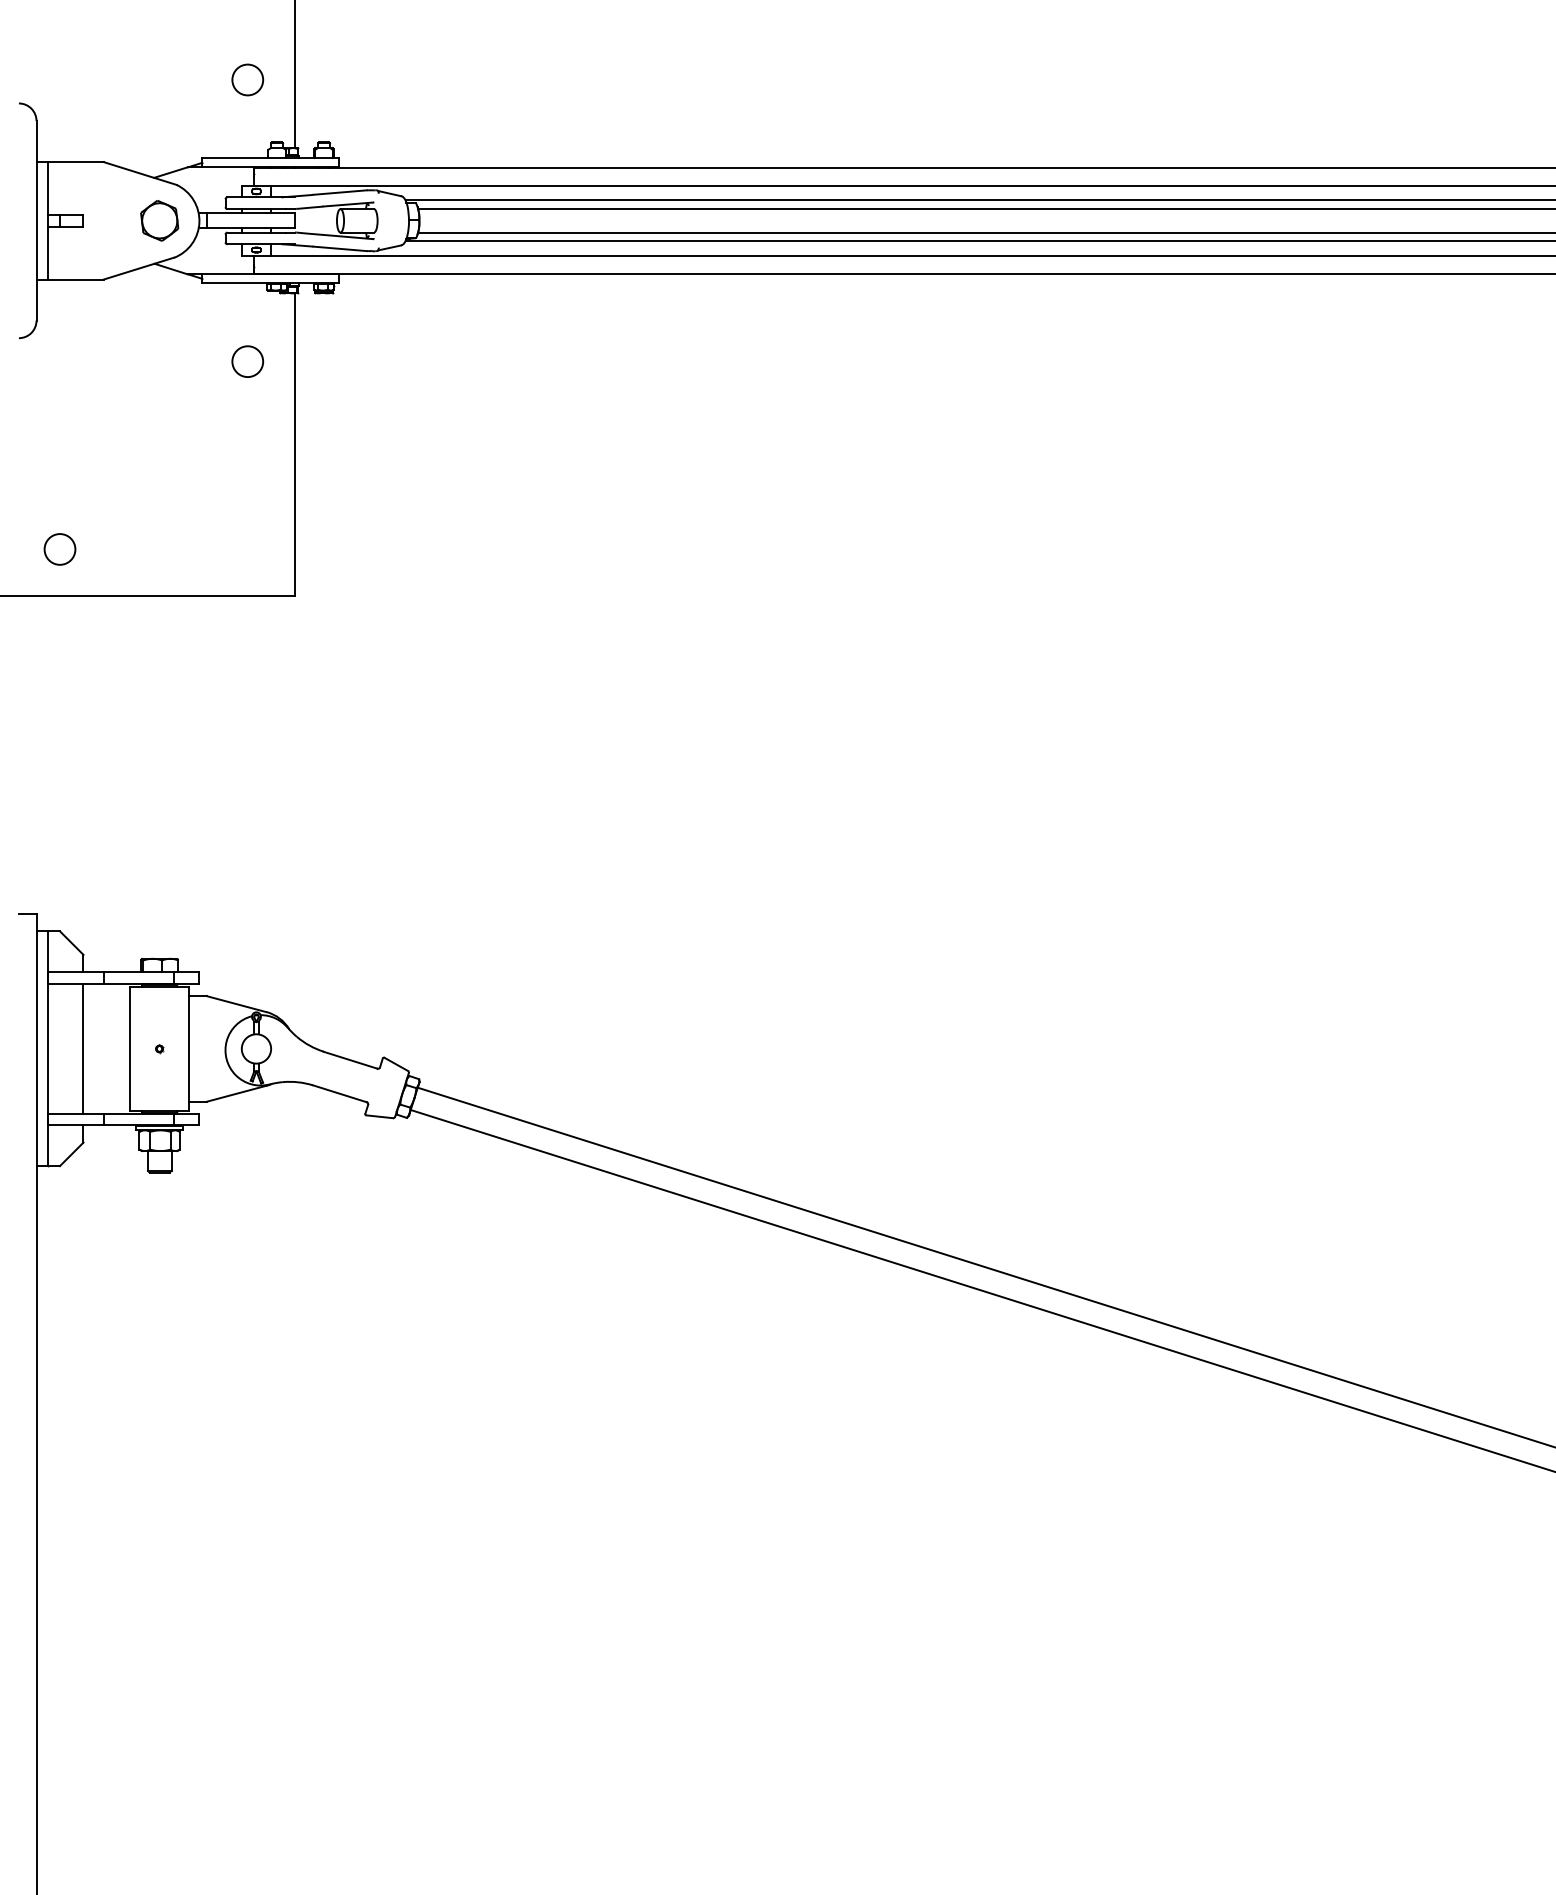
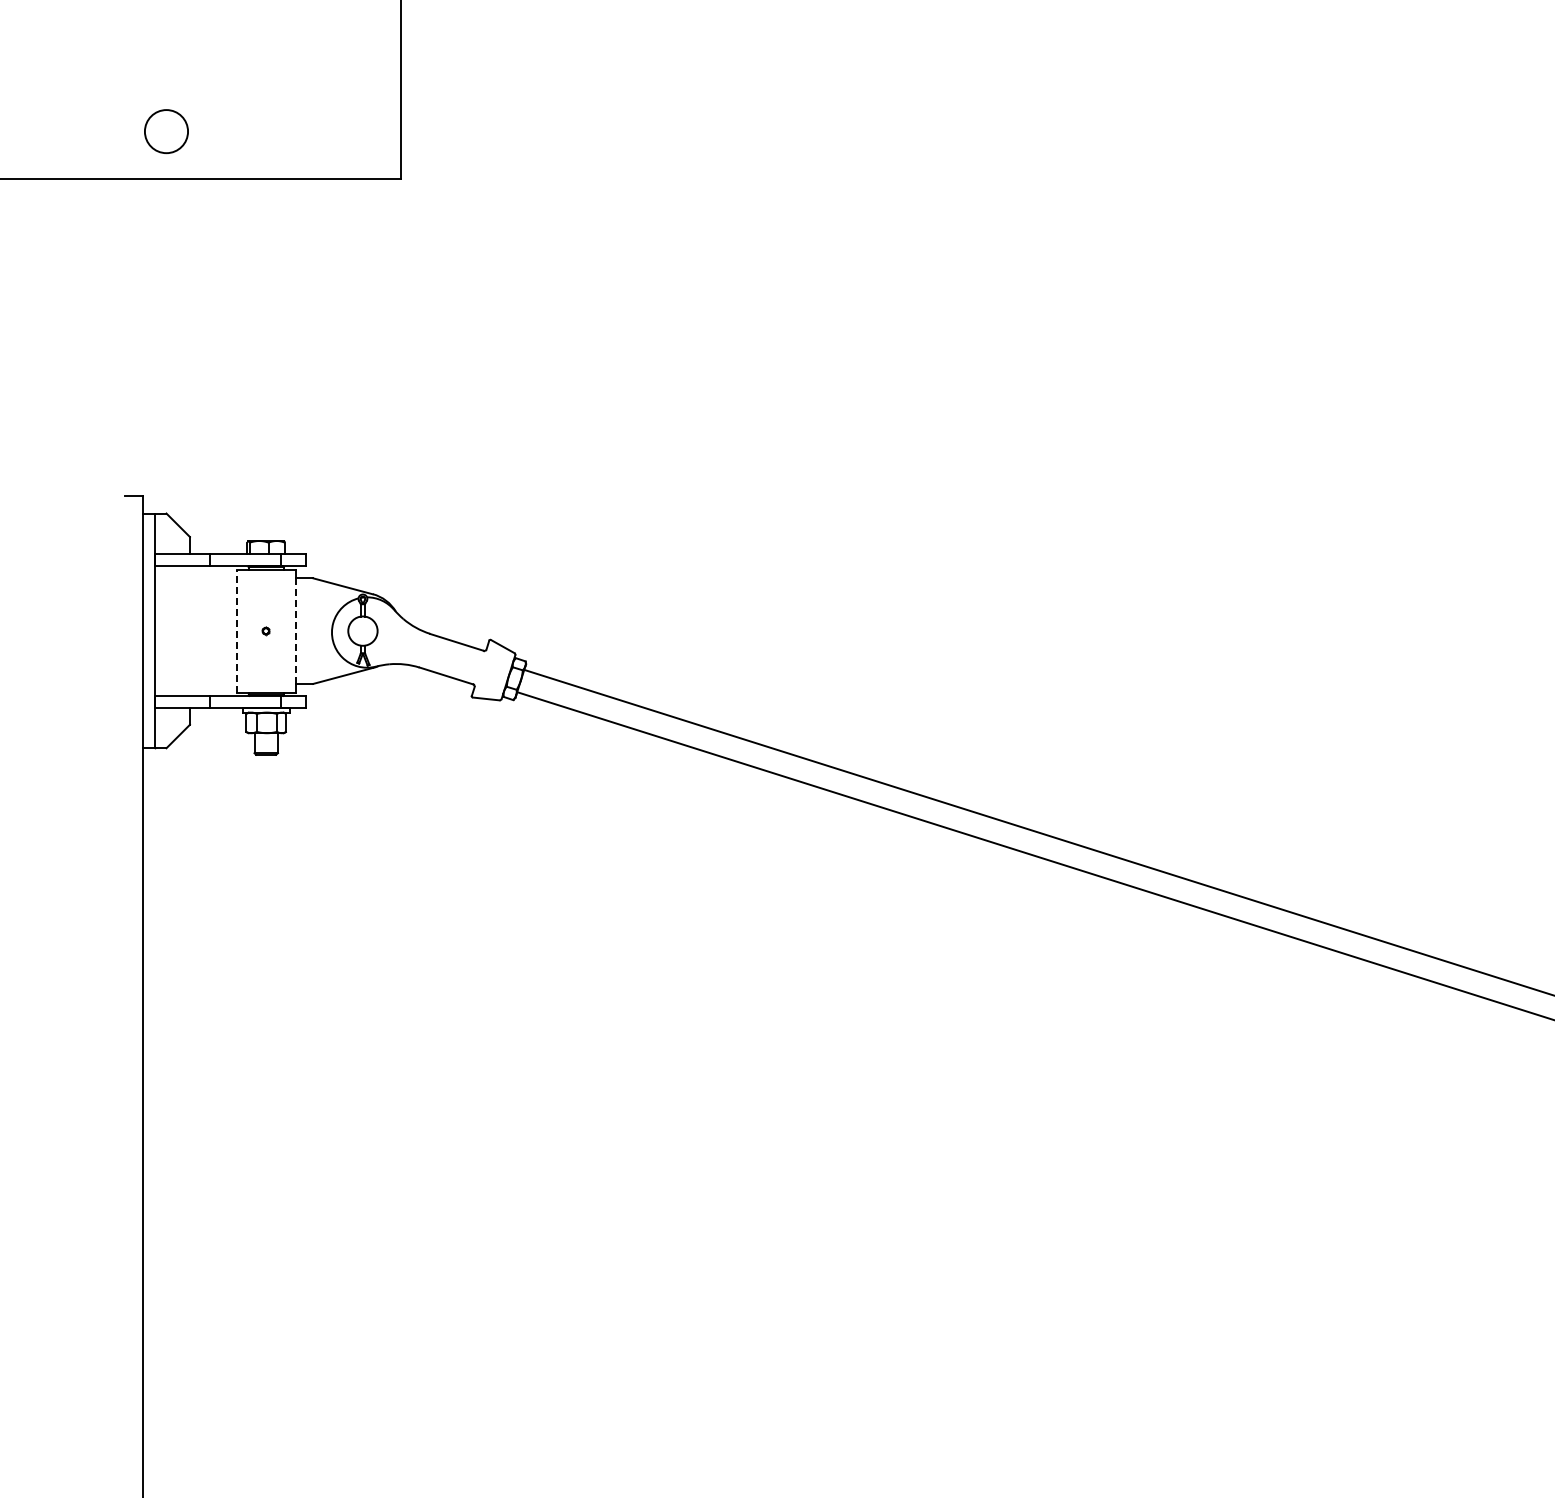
circle: (59, 549) -> (165, 131), size x1.4
line: (83, 1048) -> (189, 630), removed
line: (189, 1048) -> (295, 630), solid -> dashed
line: (130, 1049) -> (236, 631), solid -> dashed

